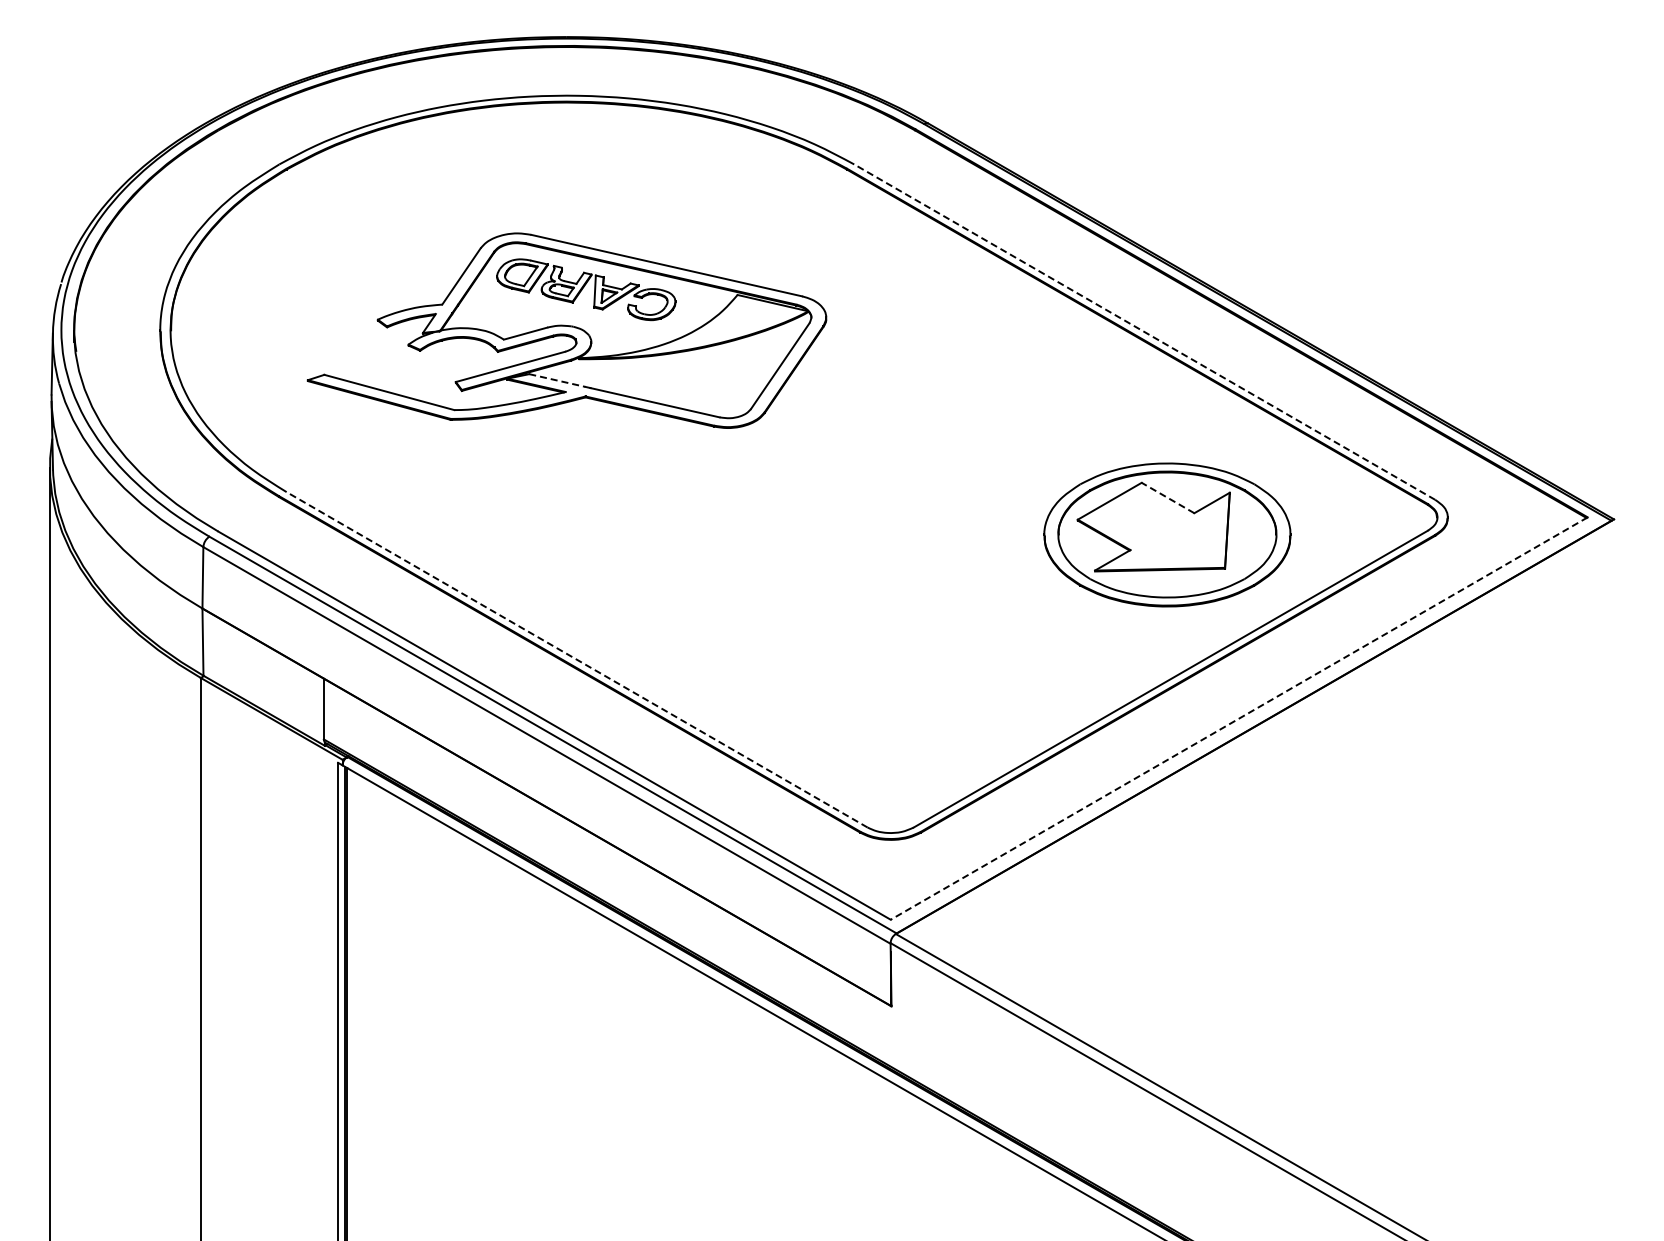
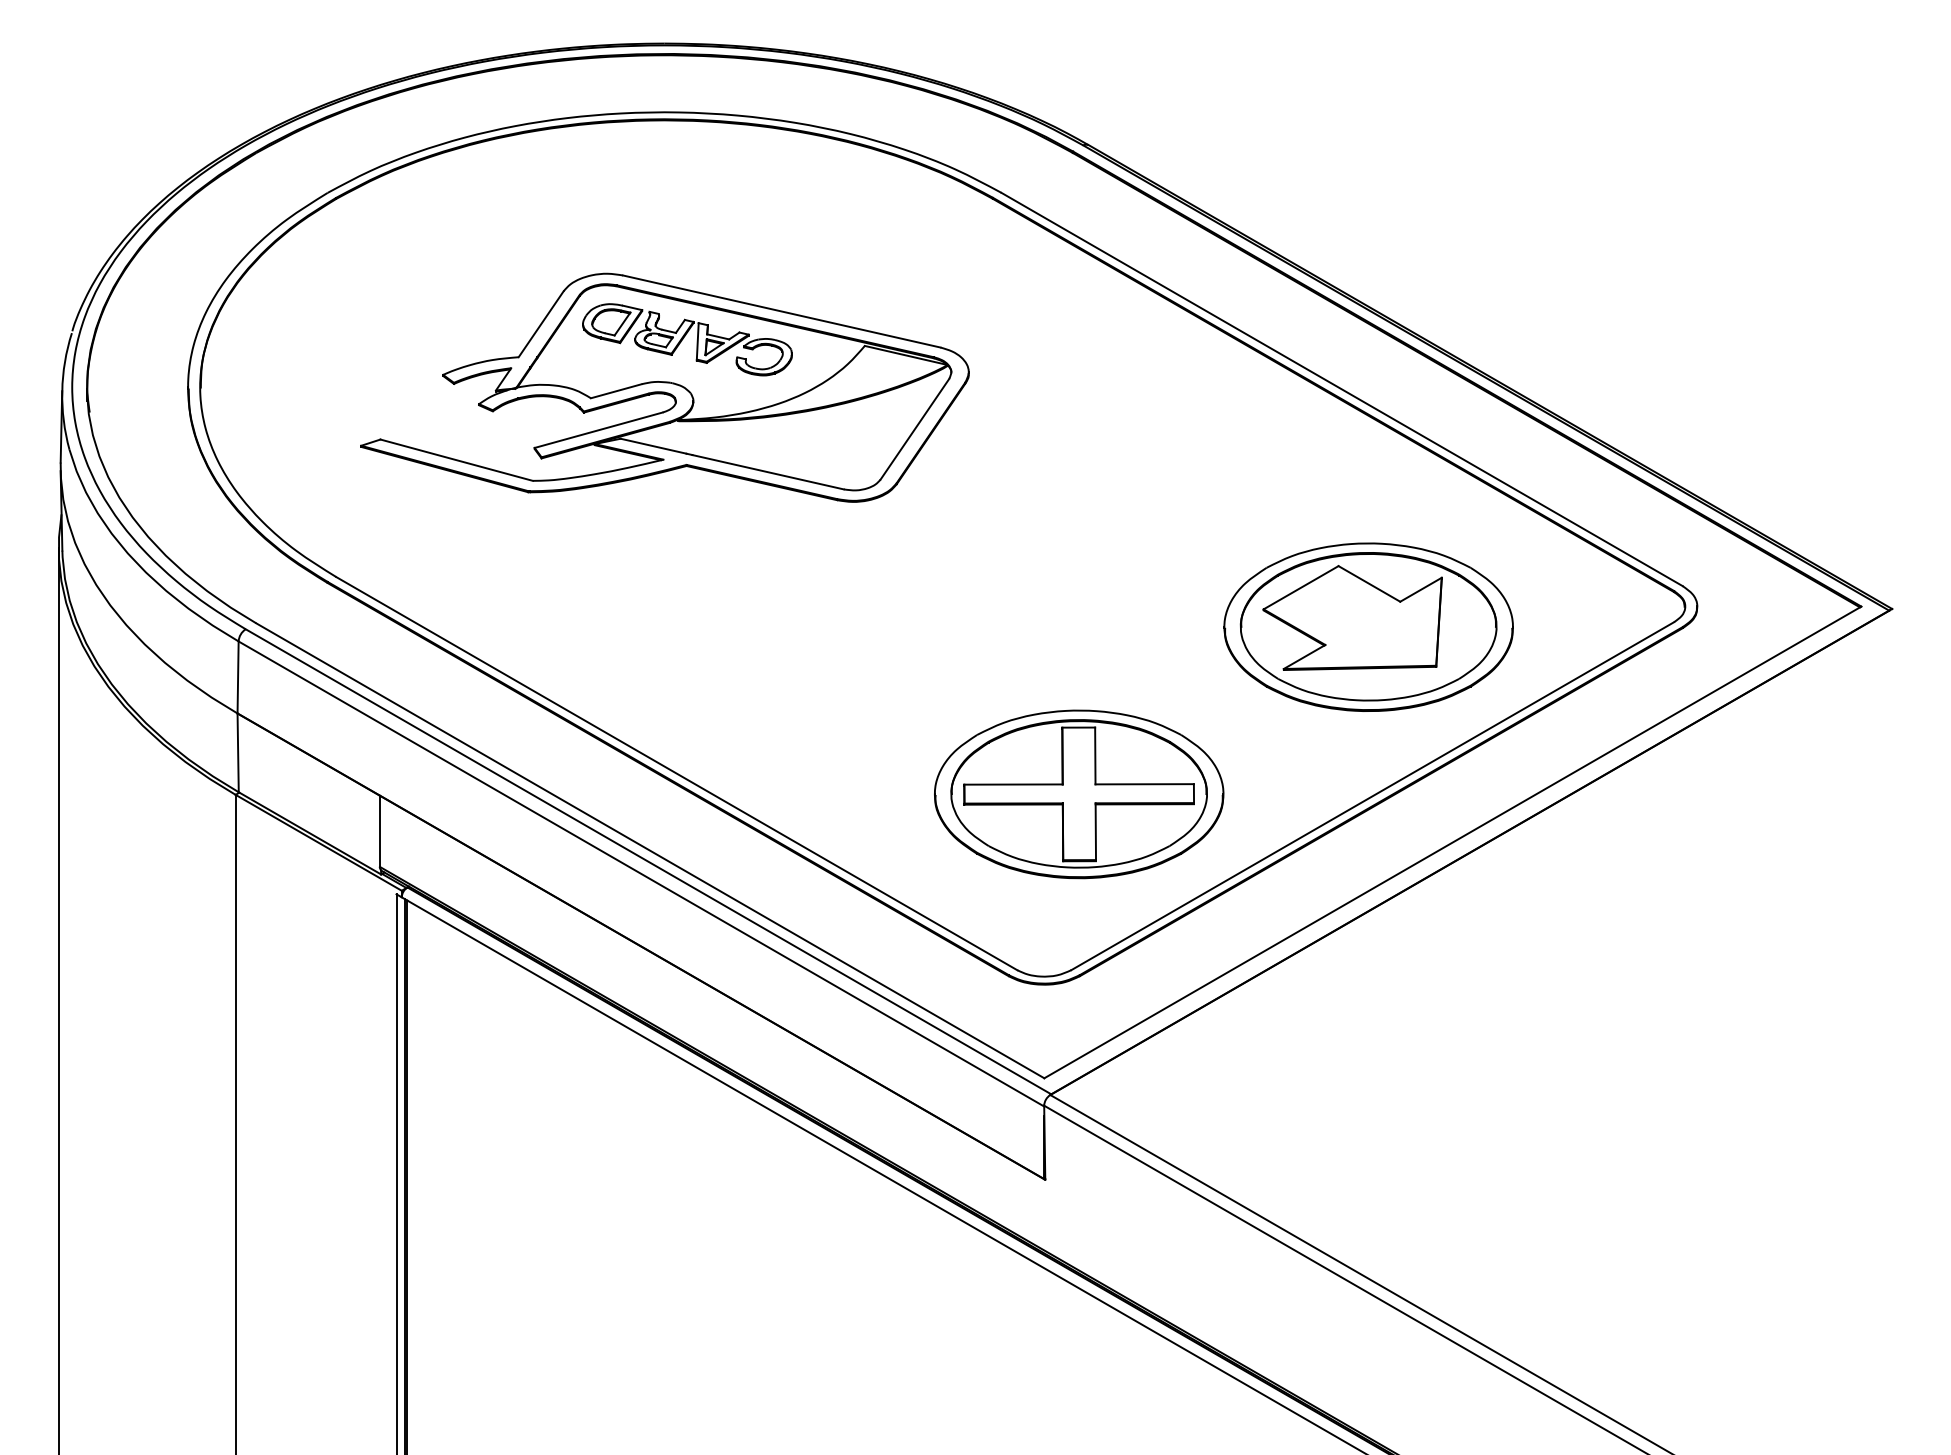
line: (1144, 331) -> (1341, 388), dashed -> solid
line: (557, 380) -> (653, 446), dashed -> solid
line: (1167, 497) -> (1368, 583), dashed -> solid
line: (576, 659) -> (676, 773), dashed -> solid
part: (920, 677) -> (1079, 794), added
line: (1238, 718) -> (1451, 842), dashed -> solid

